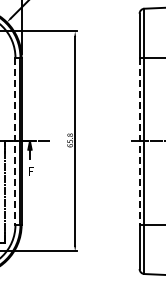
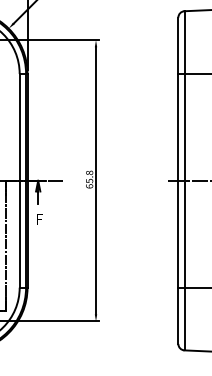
line: (15, 141) -> (19, 180), dashed -> solid
line: (139, 141) -> (178, 180), dashed -> solid

